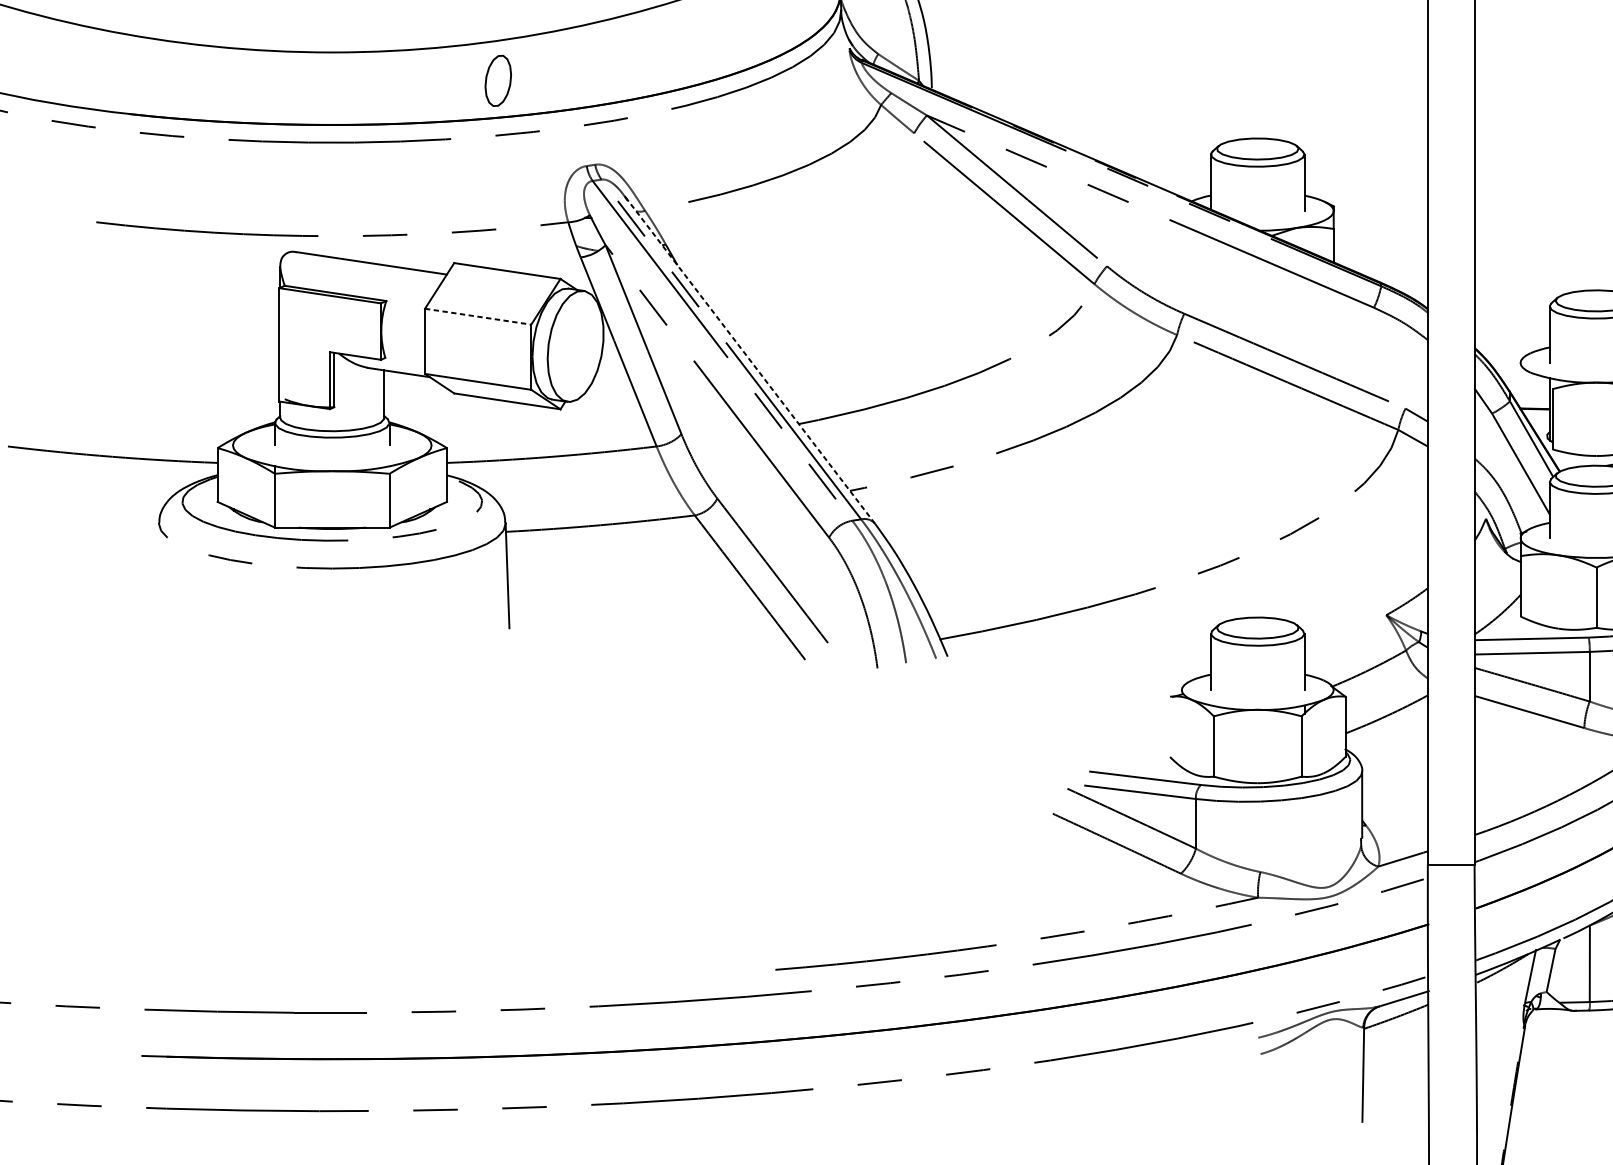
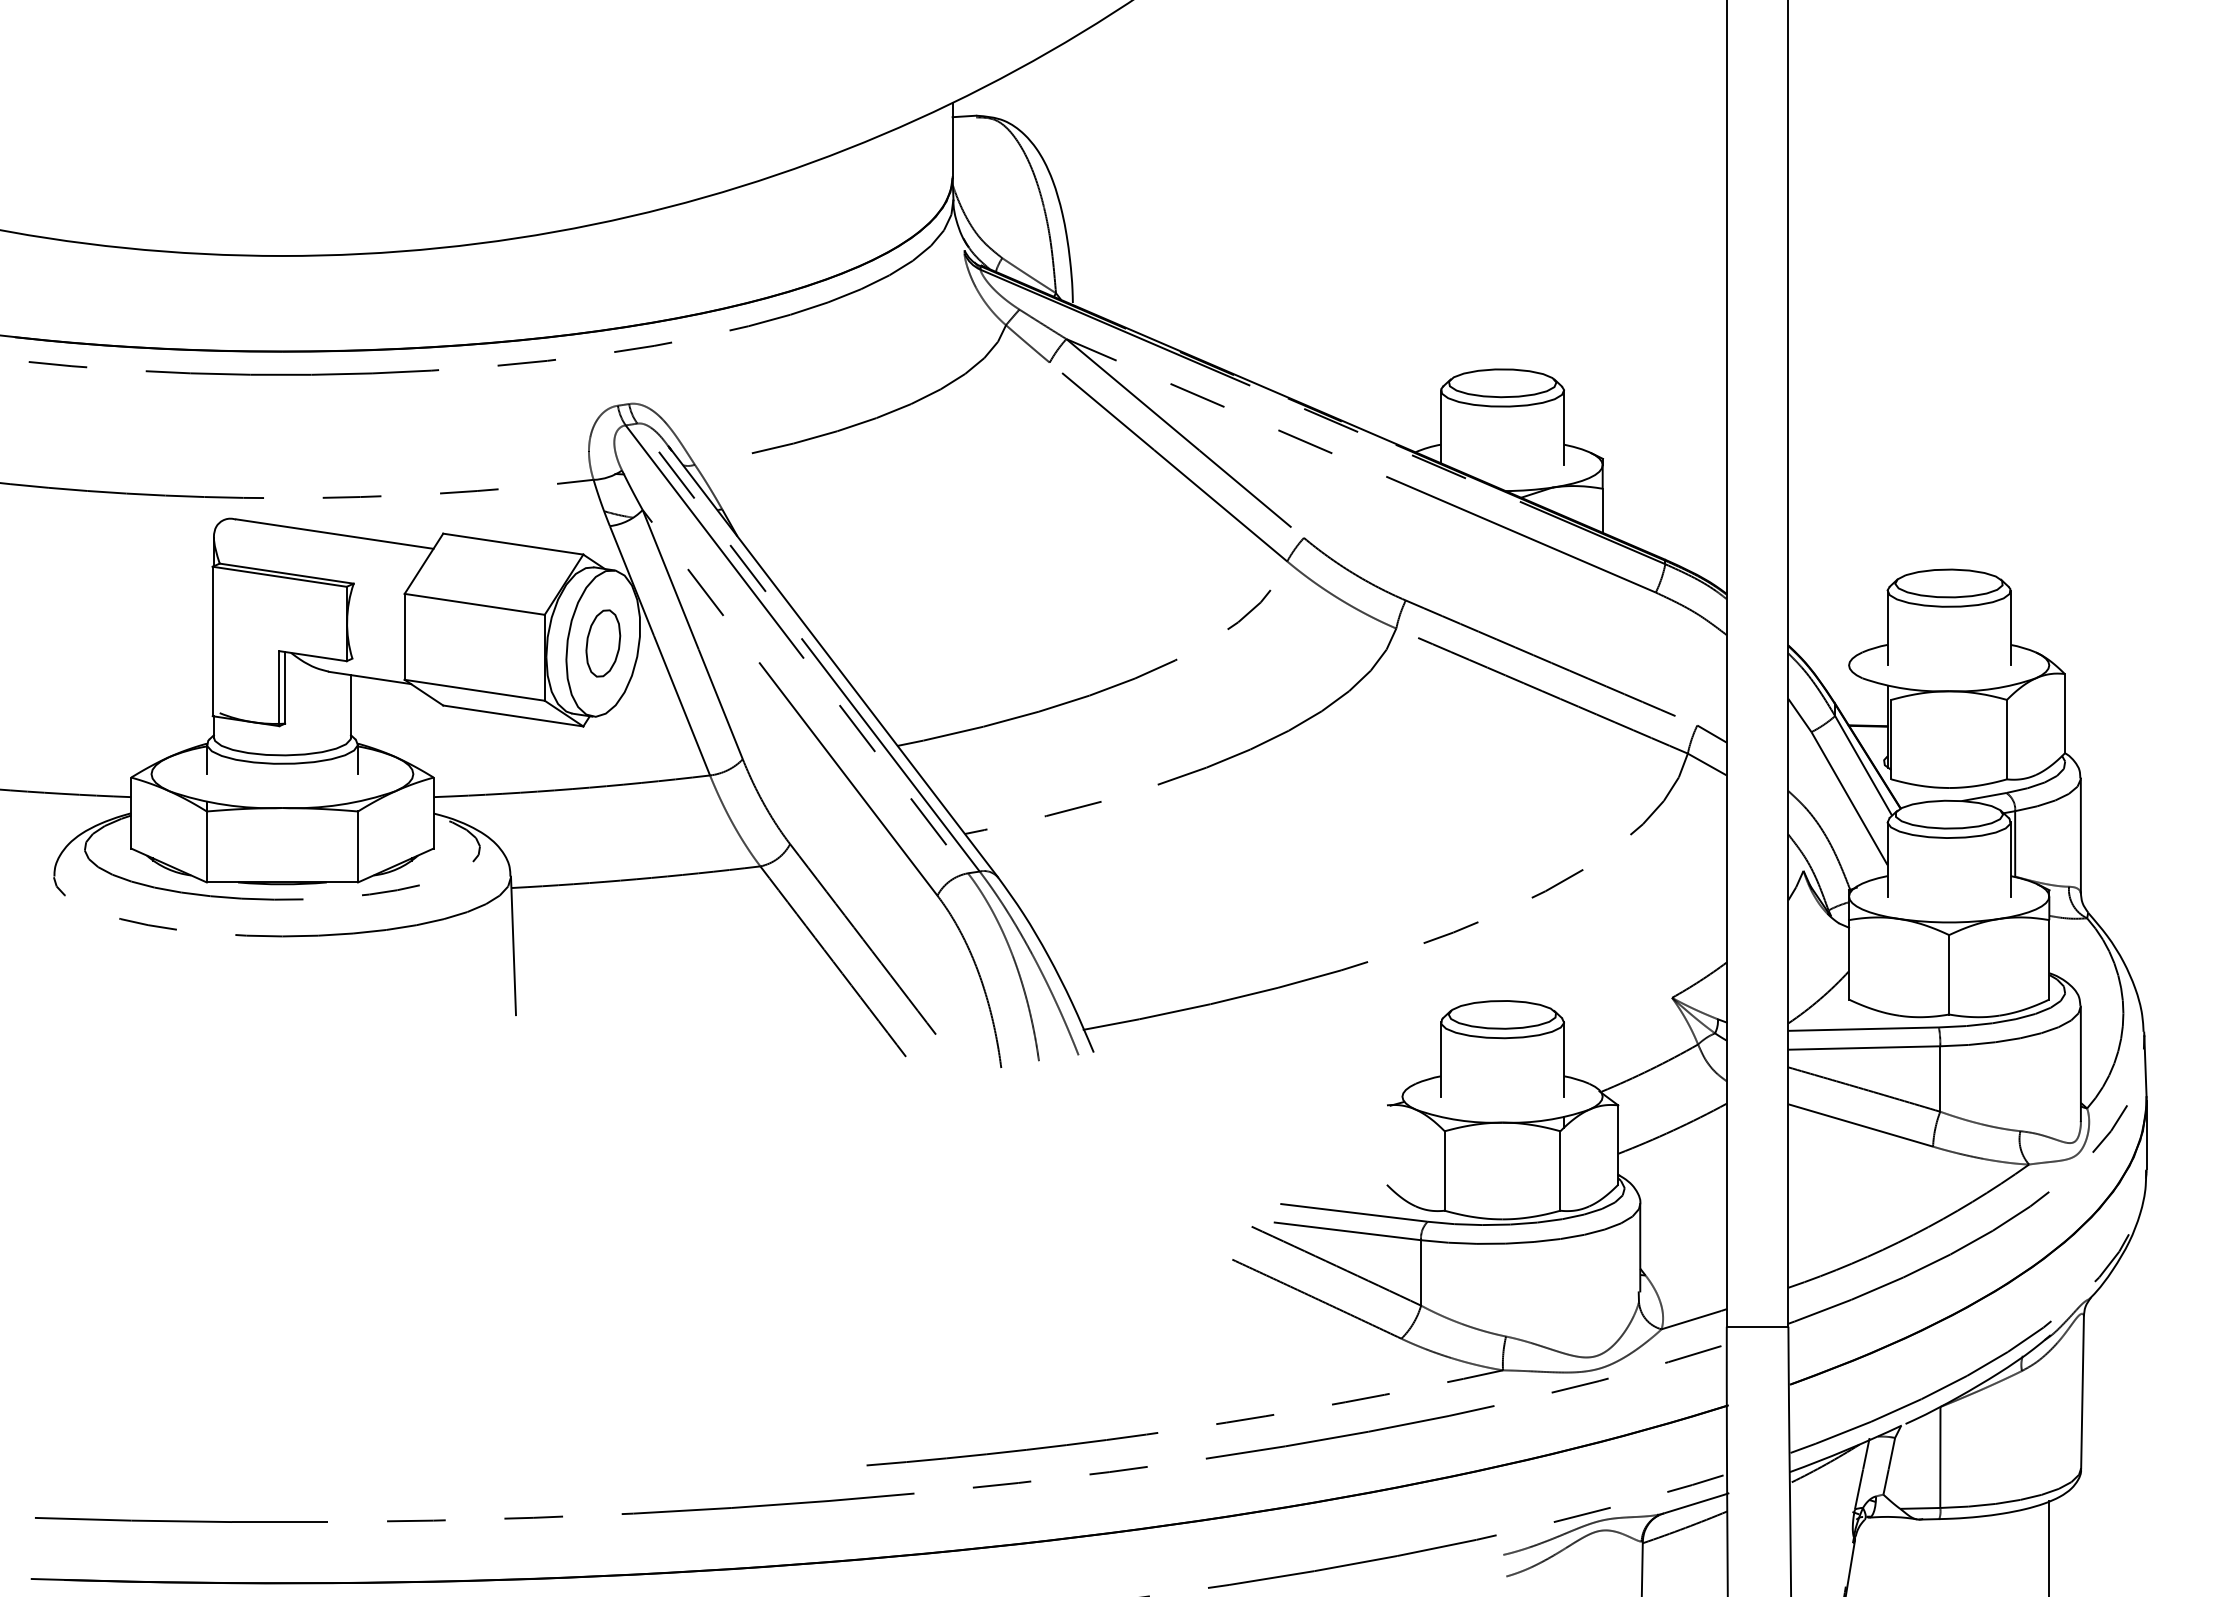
part: (498, 80) -> (603, 643), moved
line: (477, 316) -> (474, 604), dashed -> solid
line: (750, 360) -> (833, 662), dashed -> solid

